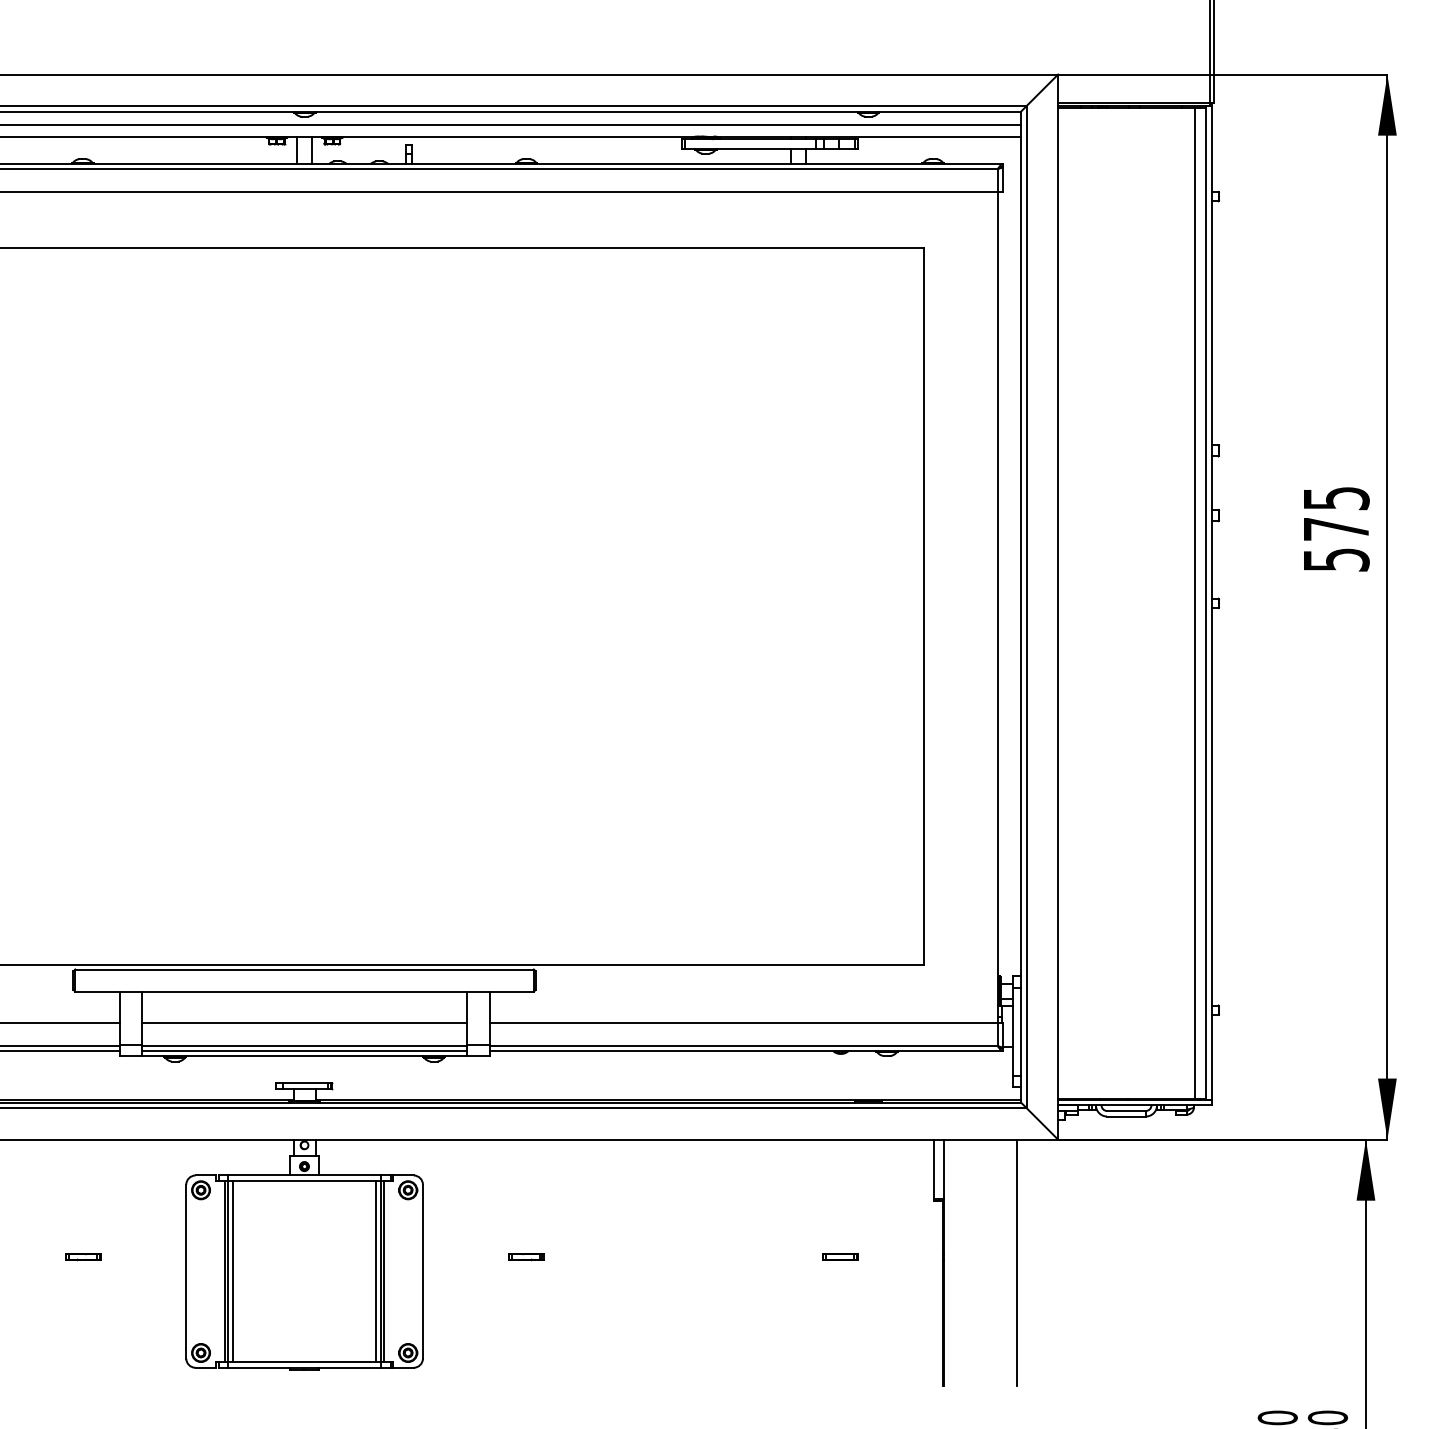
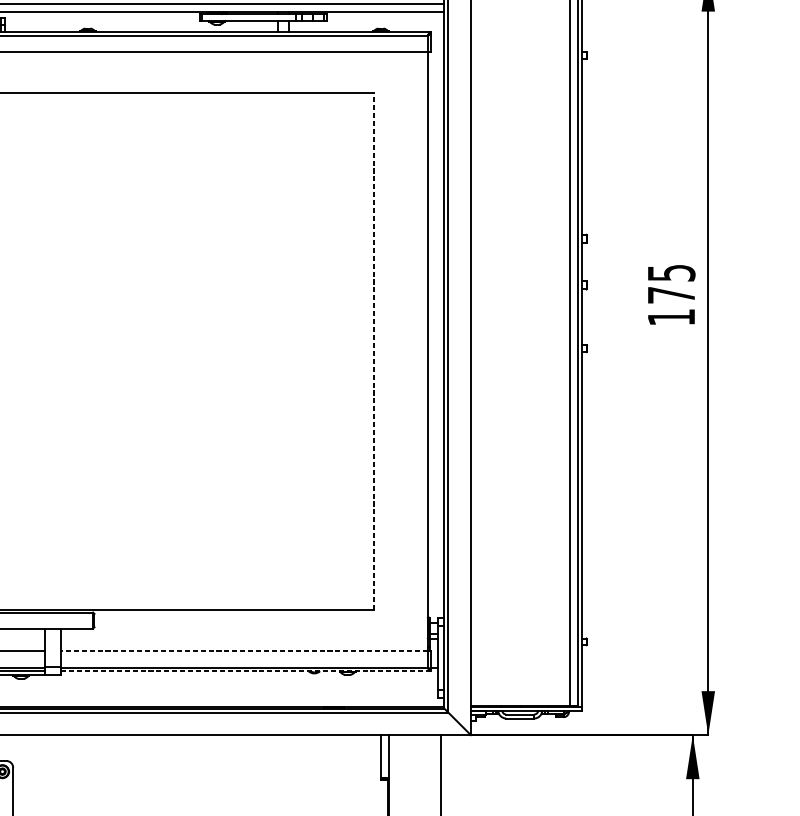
text: (1336, 559) -> (671, 317), 575 -> 175
line: (924, 606) -> (374, 350), solid -> dashed
line: (743, 1023) -> (244, 651), solid -> dashed
line: (746, 1050) -> (246, 670), solid -> dashed

